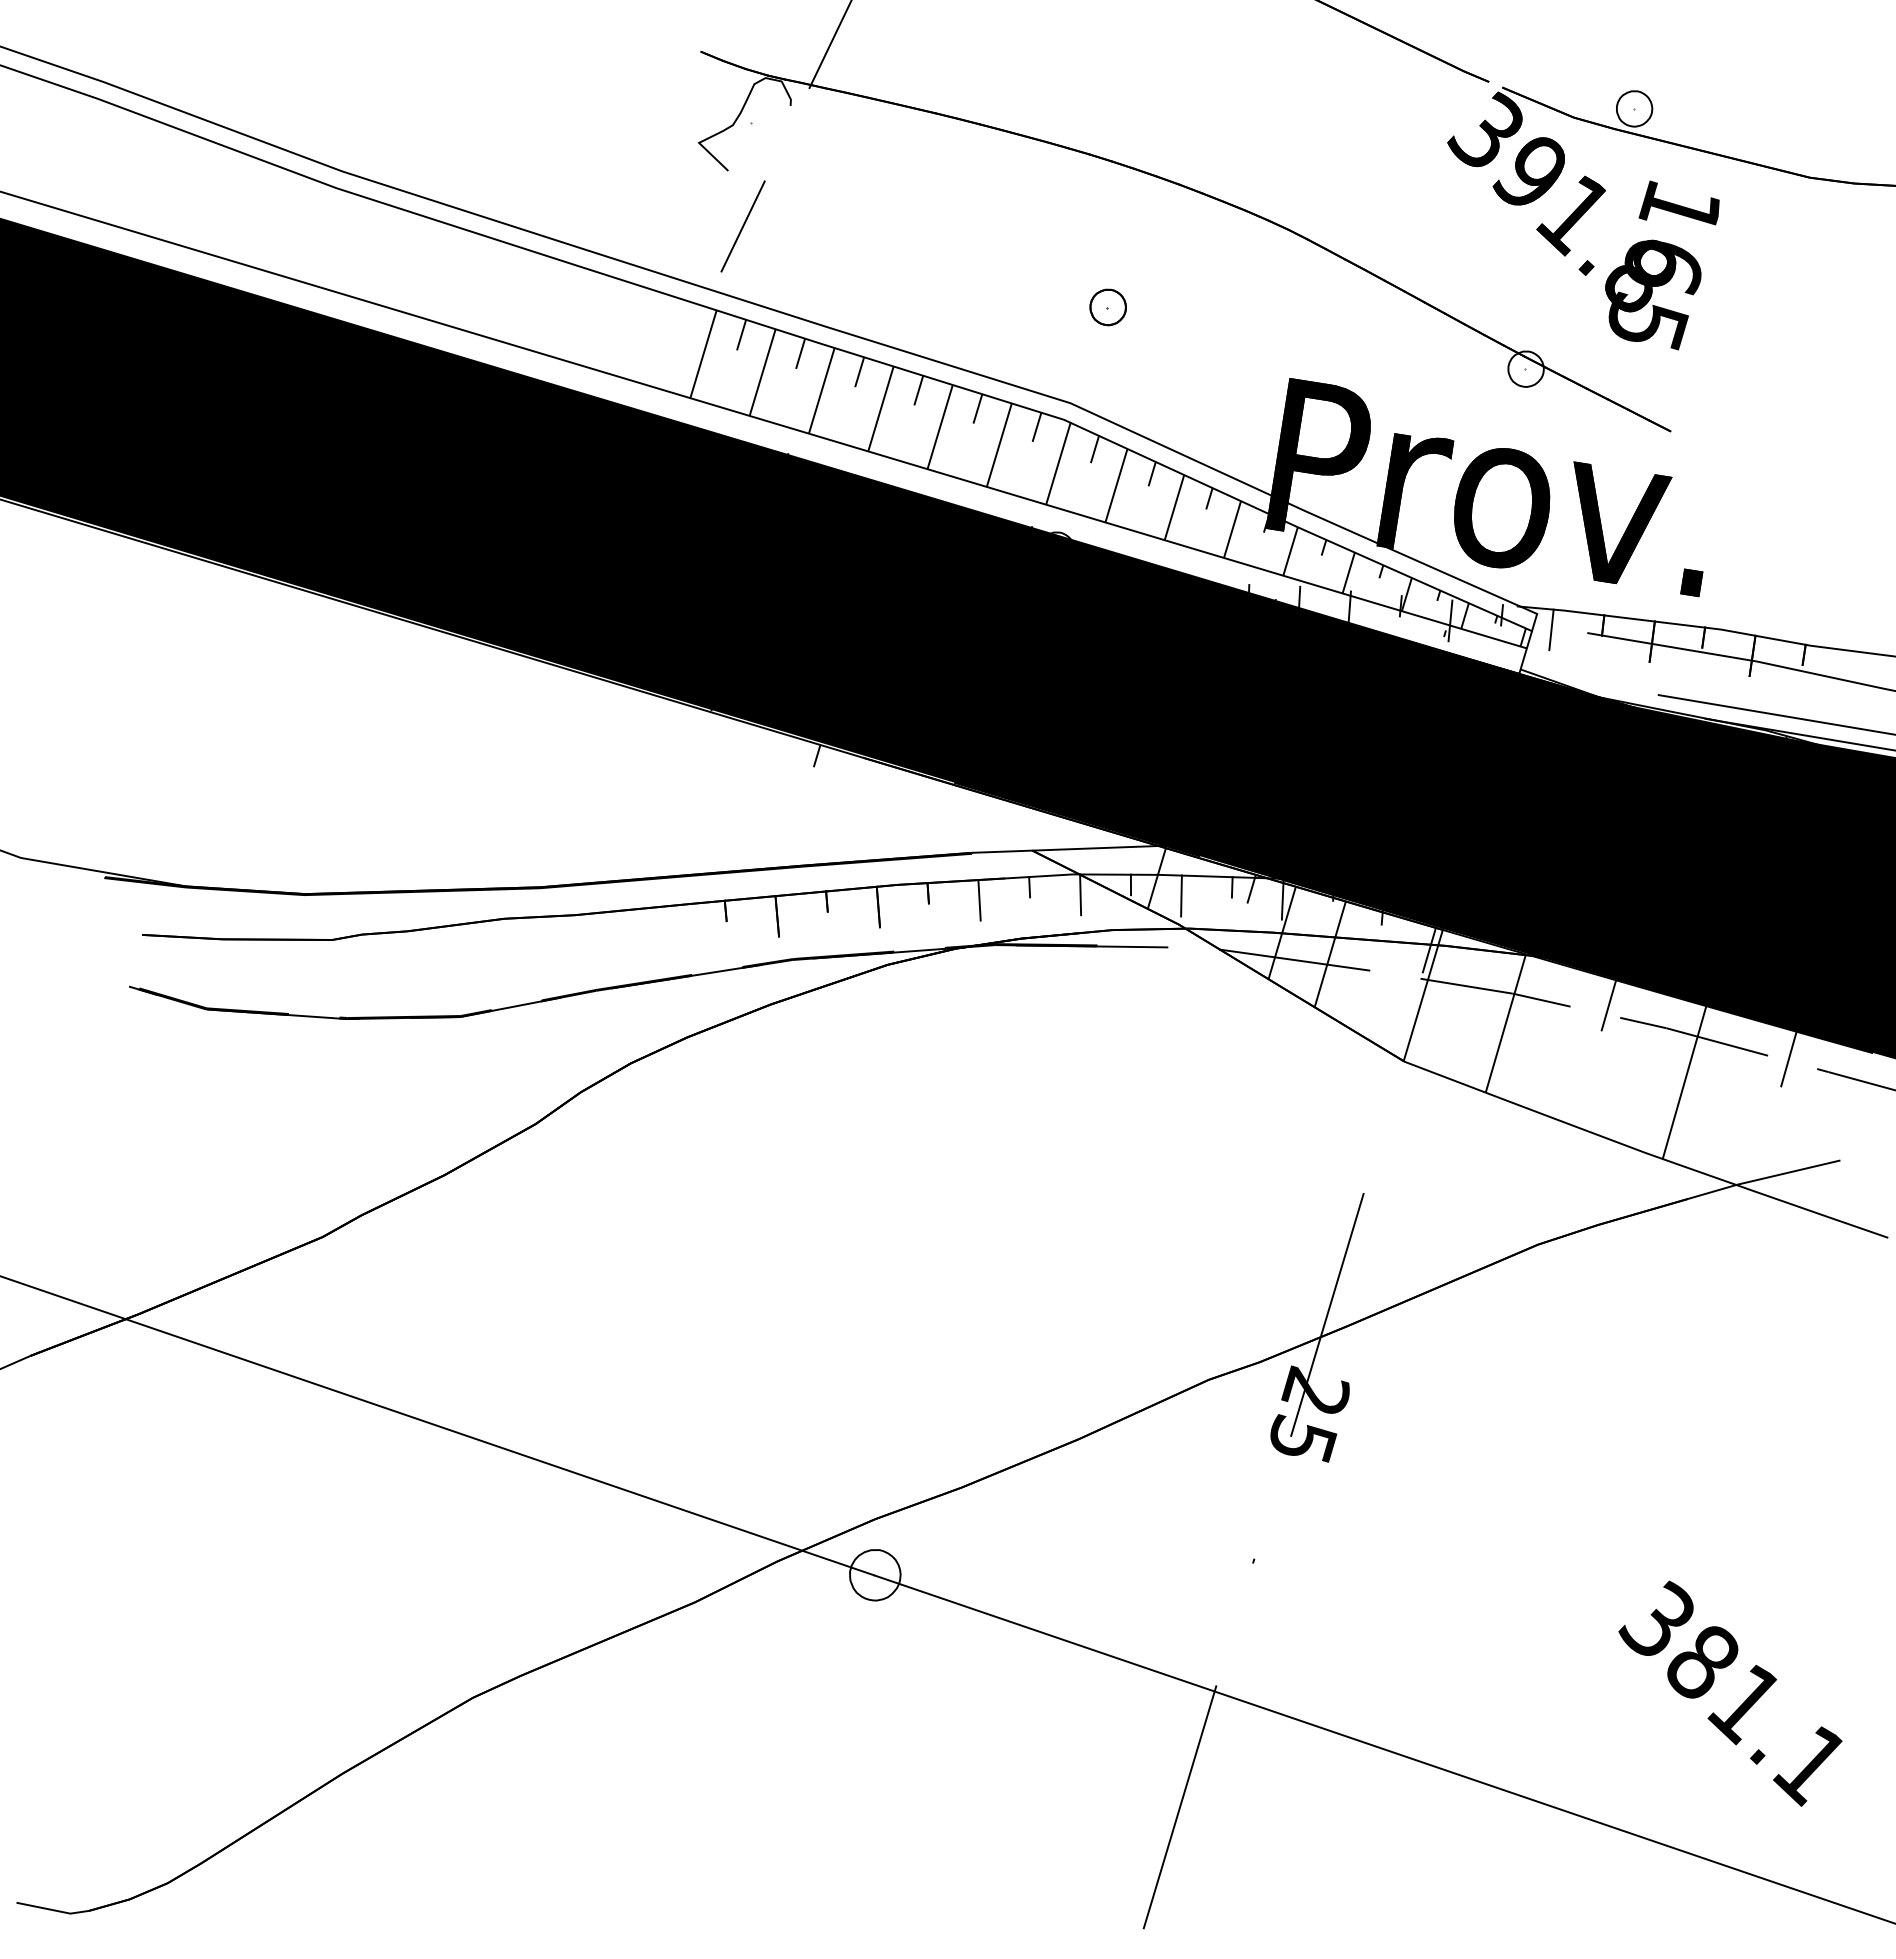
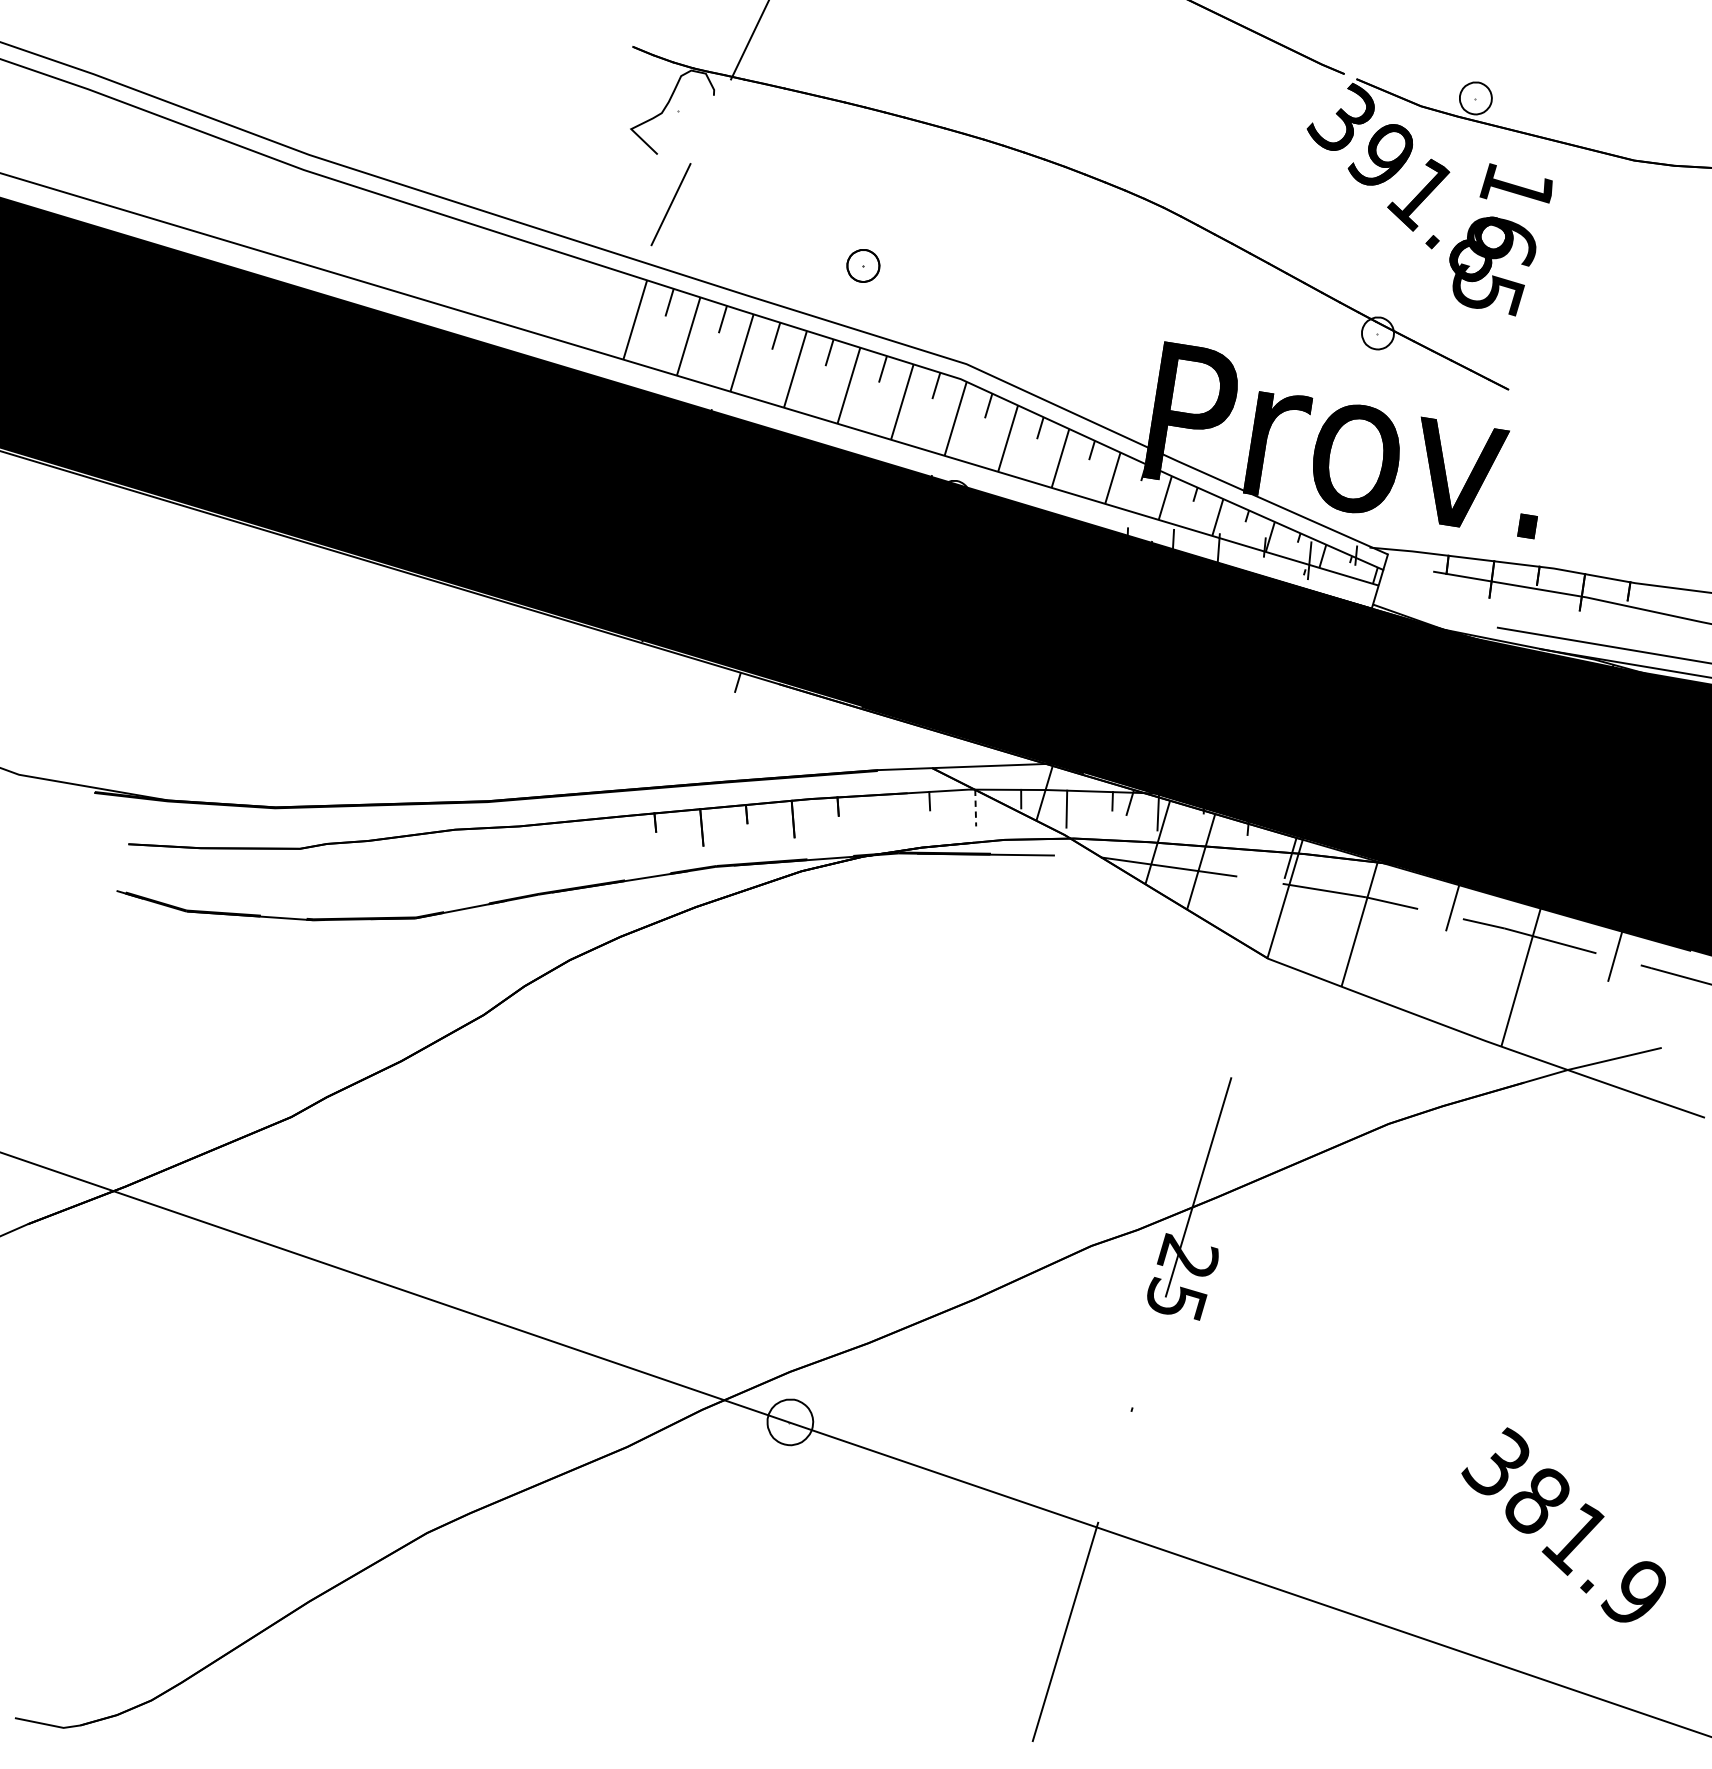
part: (1107, 307) -> (862, 266), moved
line: (1551, 629) -> (1400, 568), removed
line: (1080, 895) -> (975, 808), solid -> dashed
line: (979, 900) -> (884, 813), removed
text: (1809, 1766) -> (1633, 1595), 381.1 -> 381.9

